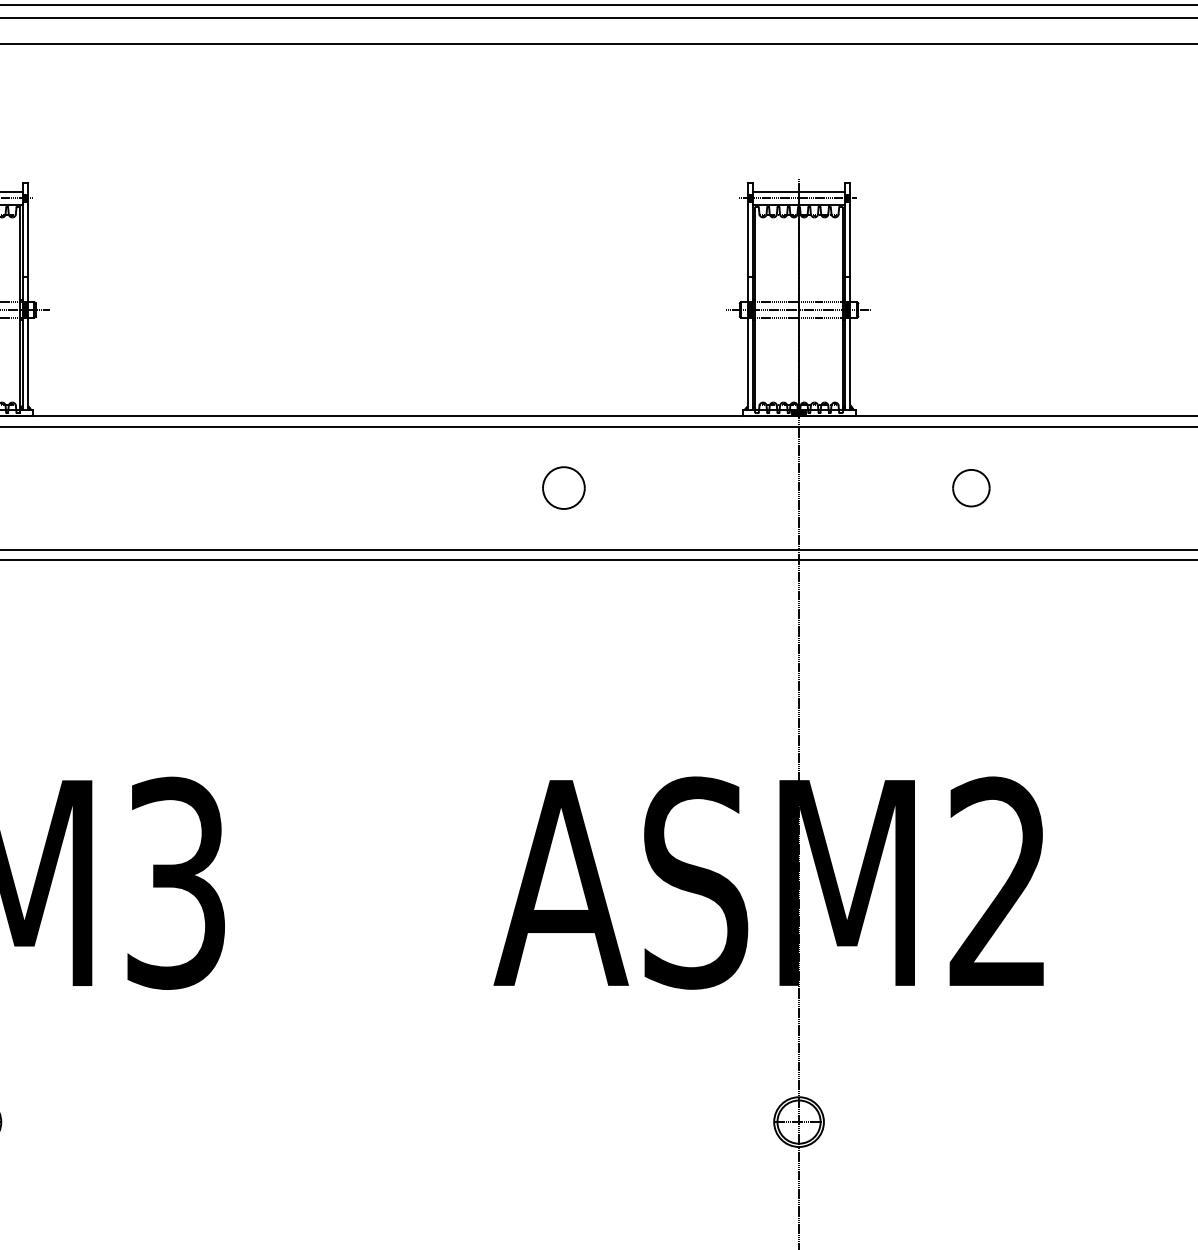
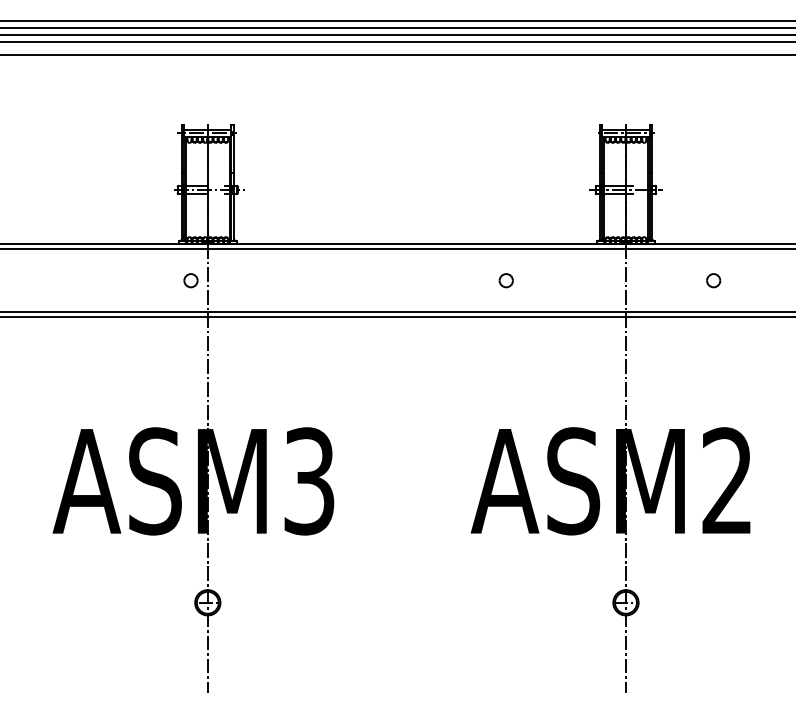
part: (562, 488) -> (505, 280), size x0.62
part: (971, 488) -> (713, 280), size x0.71

